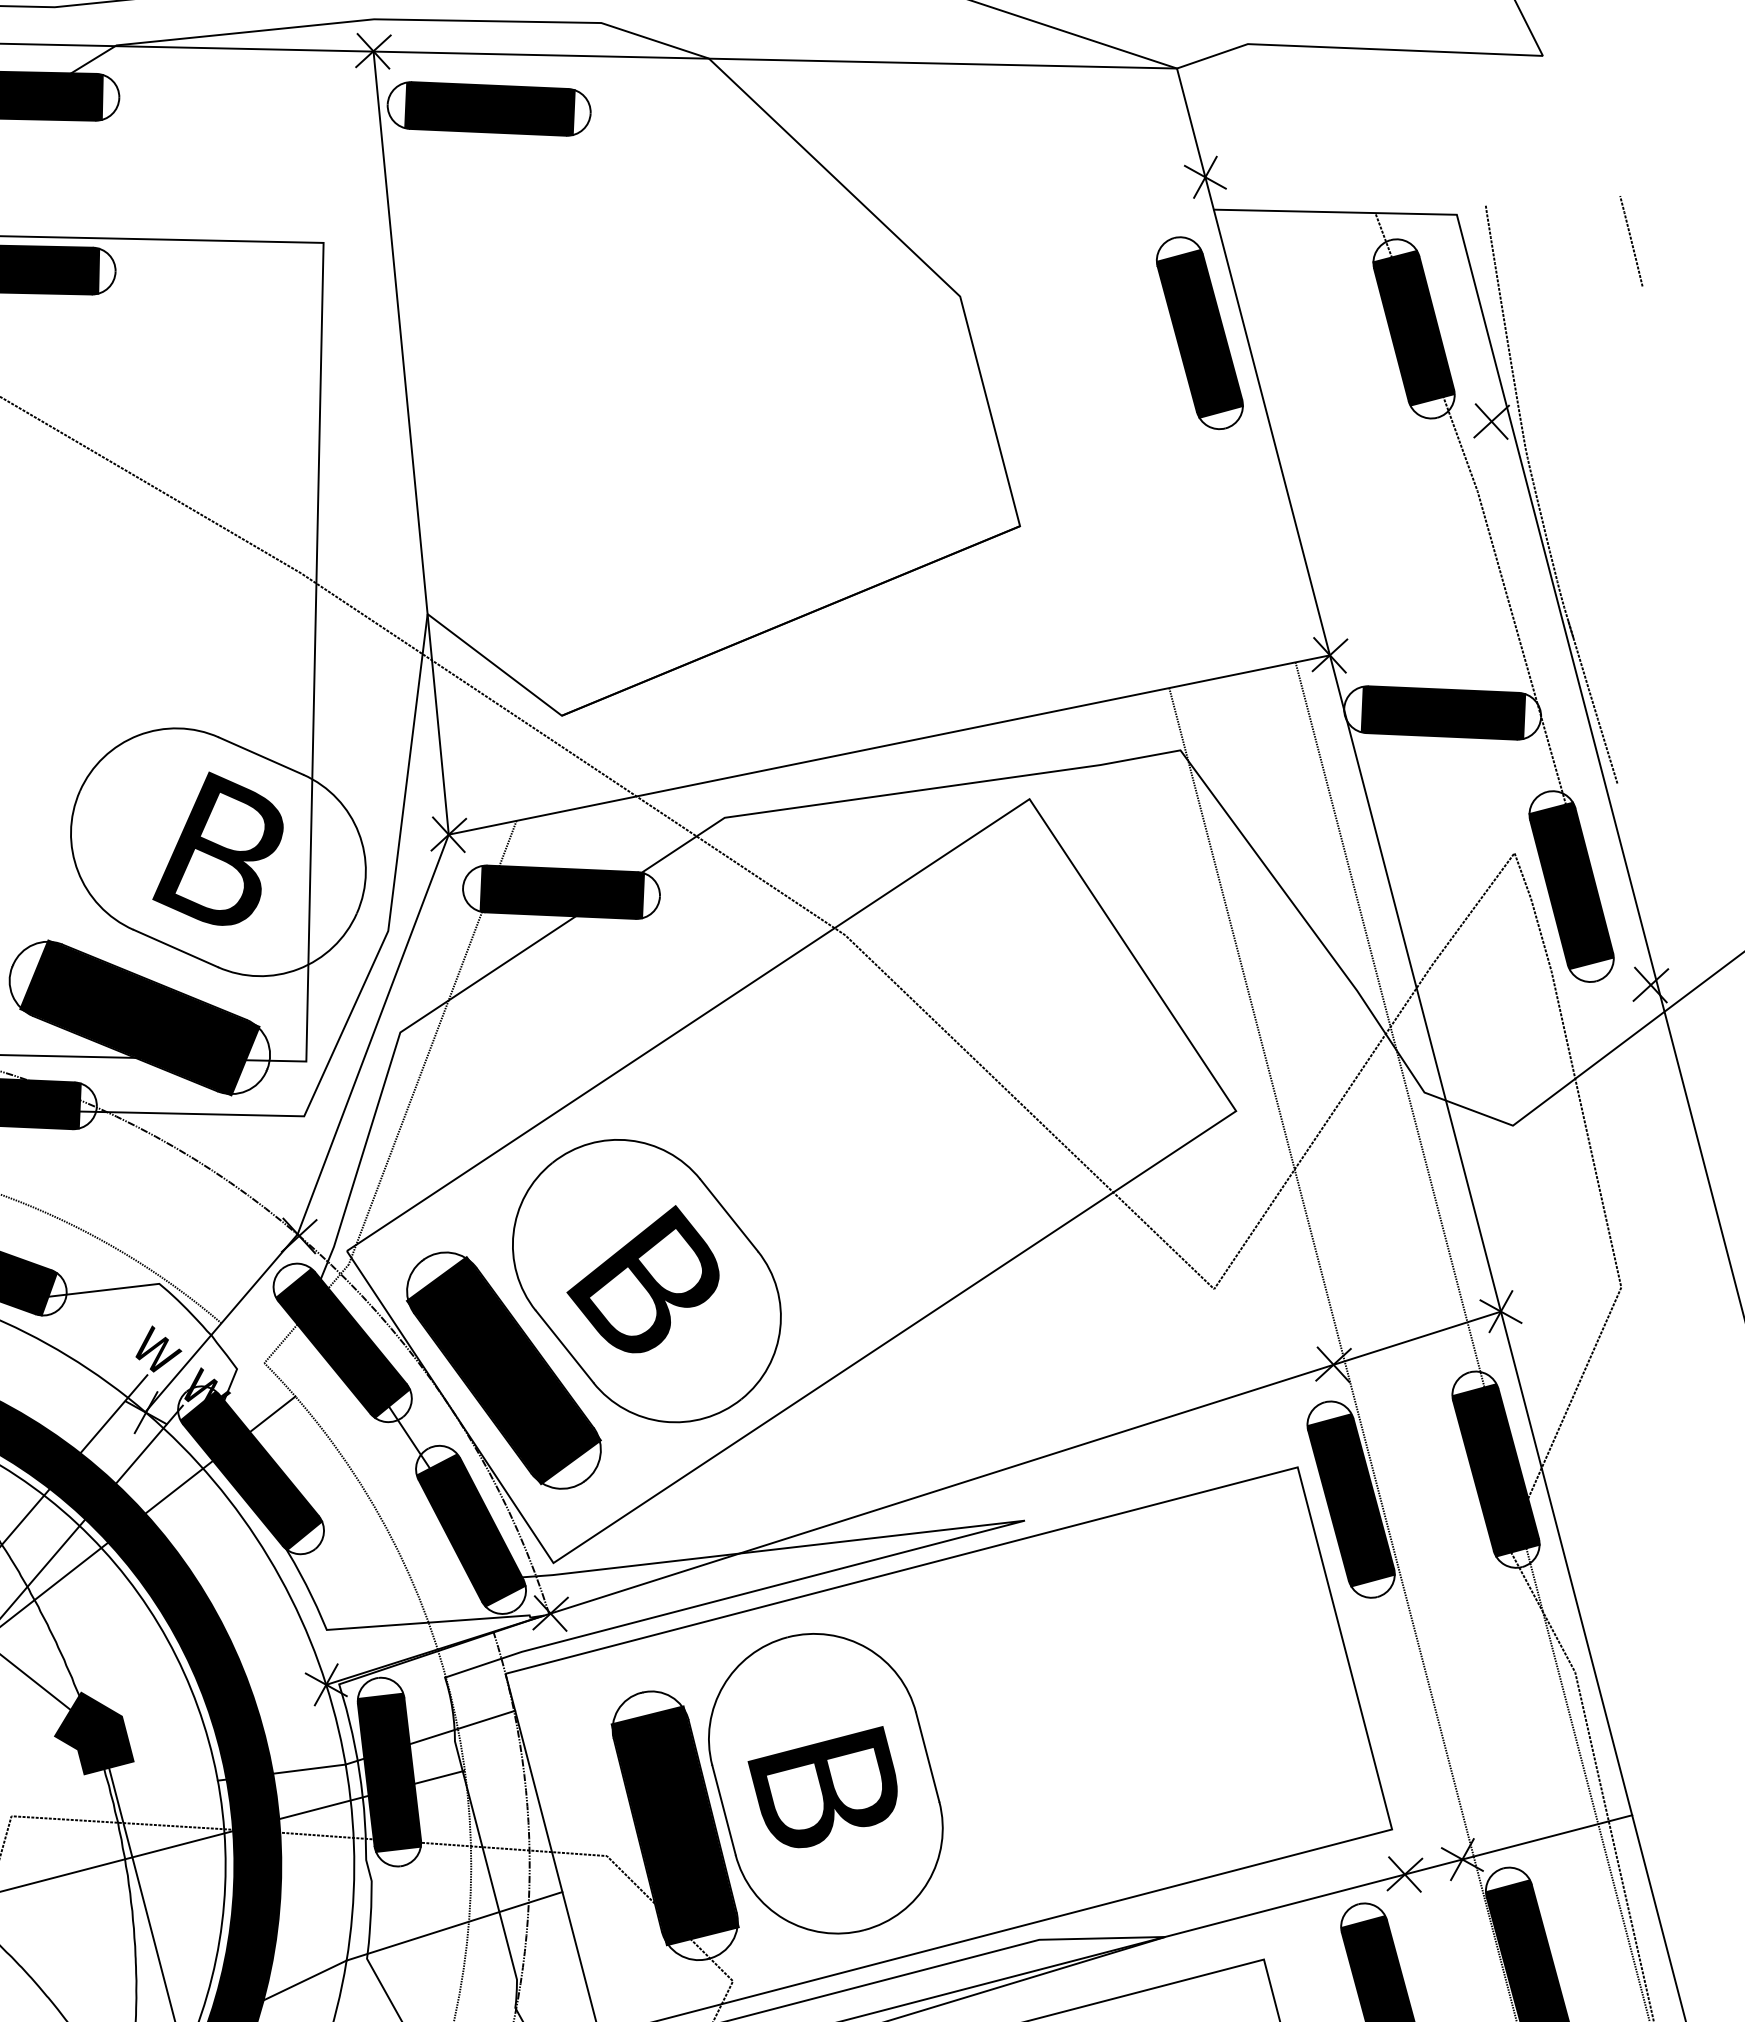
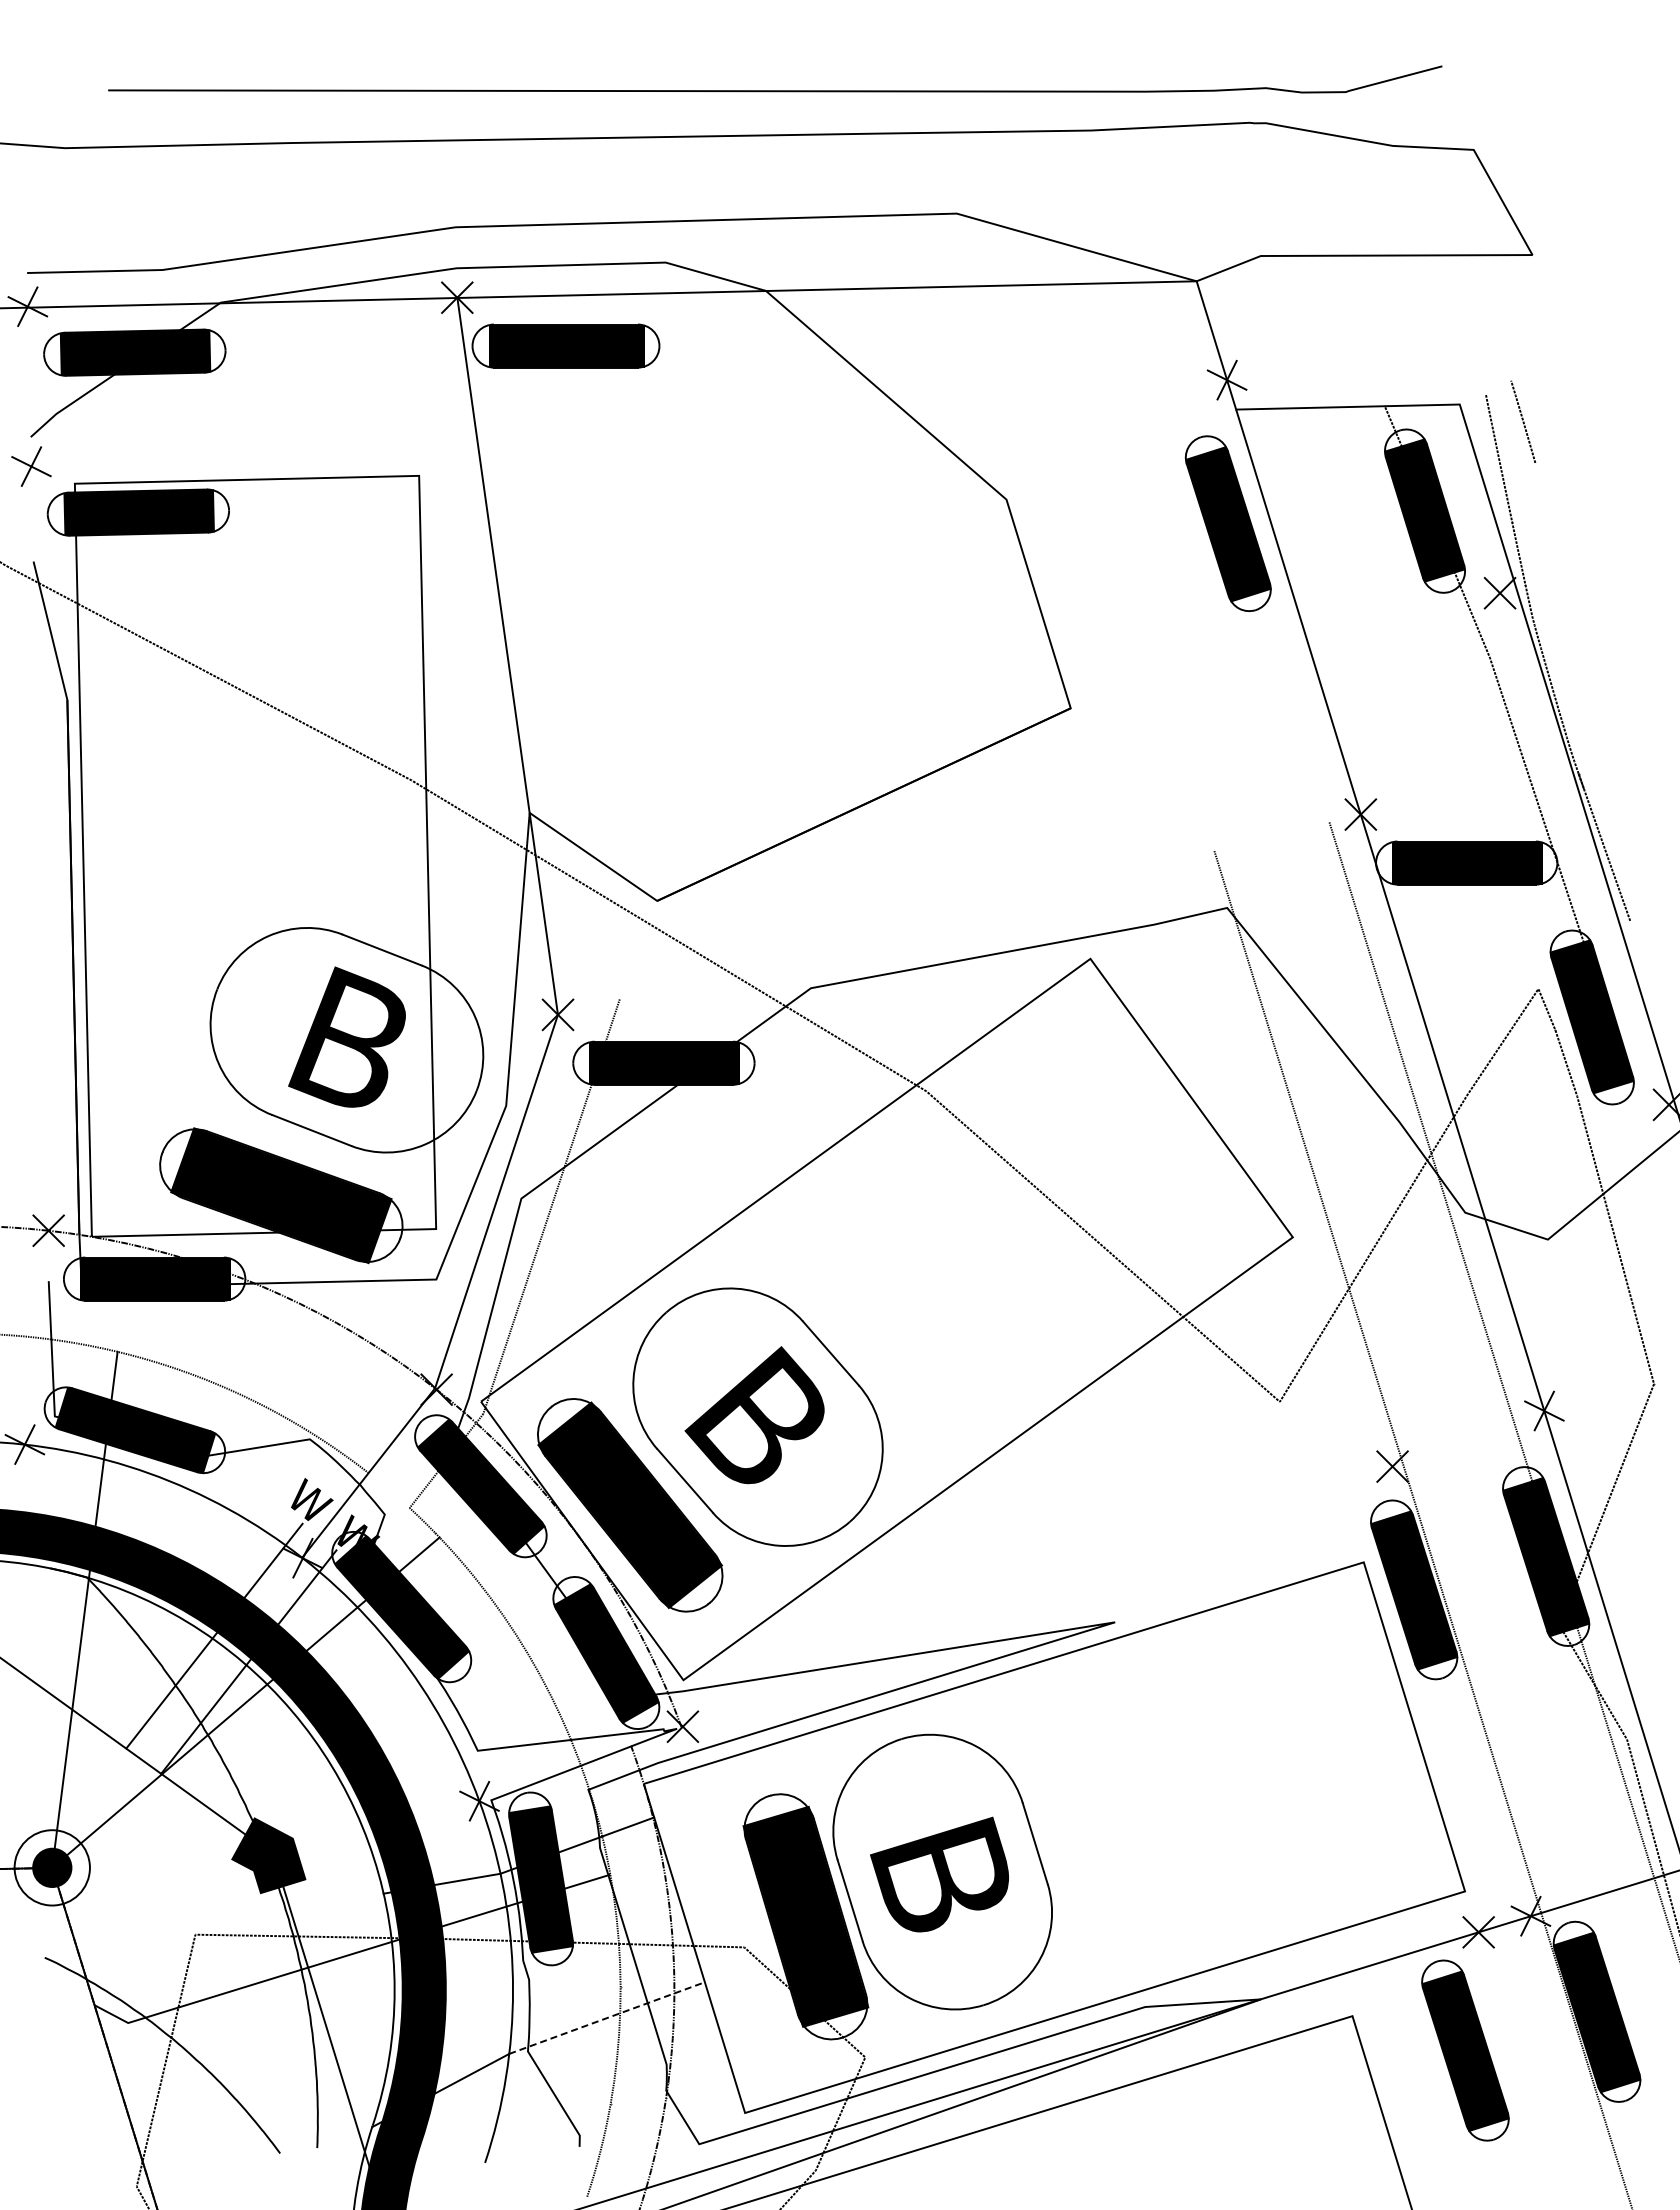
line: (1631, 240) -> (1523, 421), moved
line: (888, 744) -> (958, 914), removed
line: (913, 1498) -> (1011, 1606), removed
line: (455, 1925) -> (607, 2017), solid -> dashed

